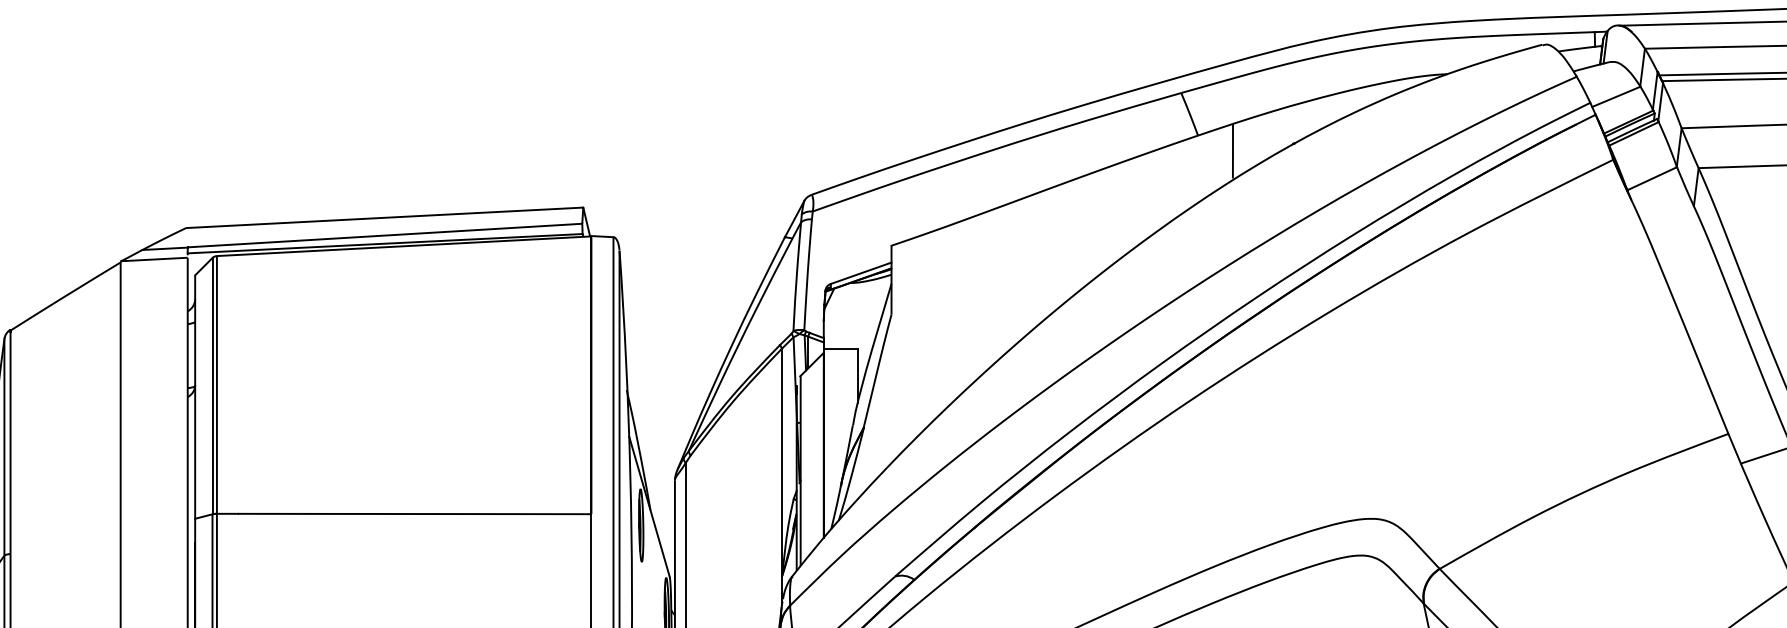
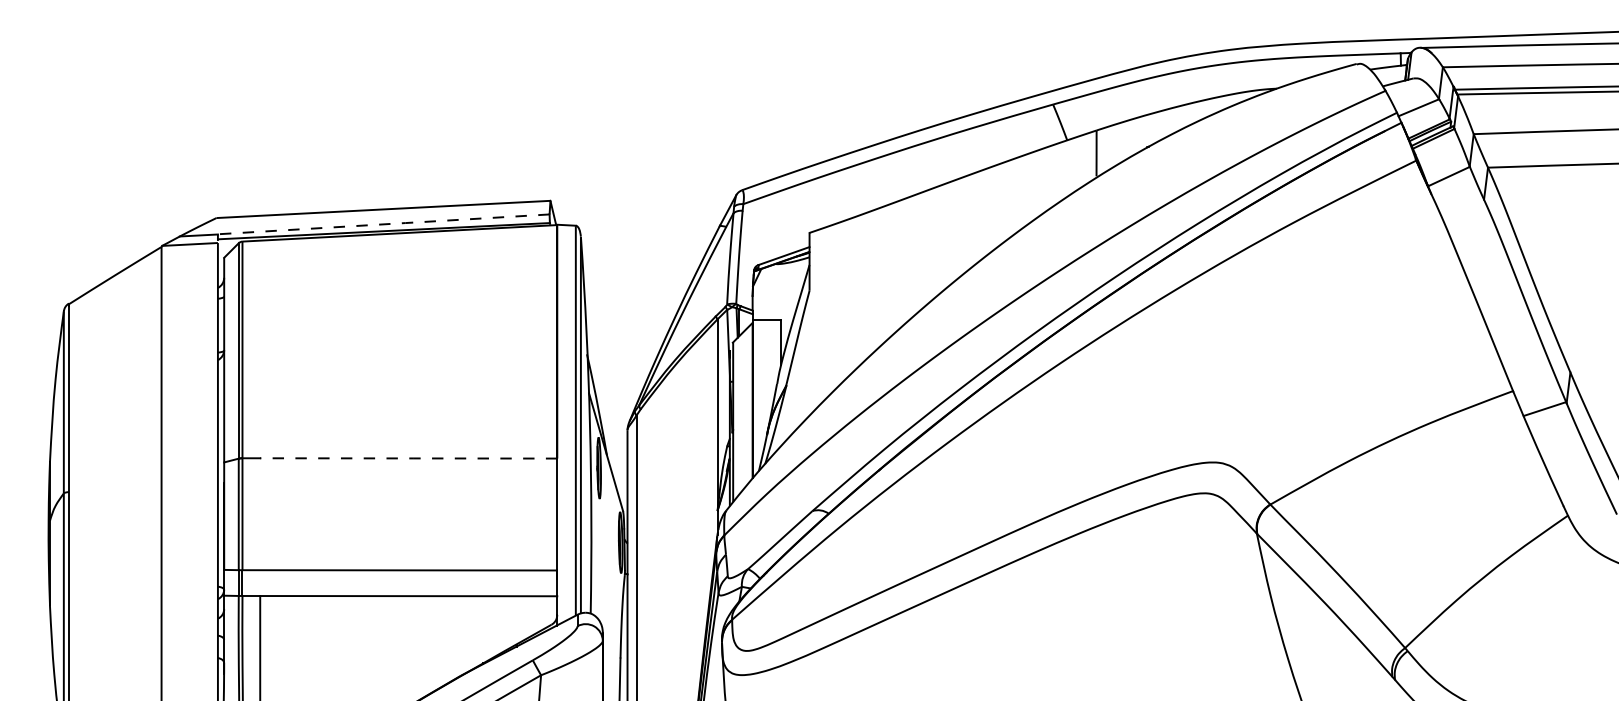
line: (384, 235) -> (383, 224), solid -> dashed
line: (414, 514) -> (408, 458), solid -> dashed

